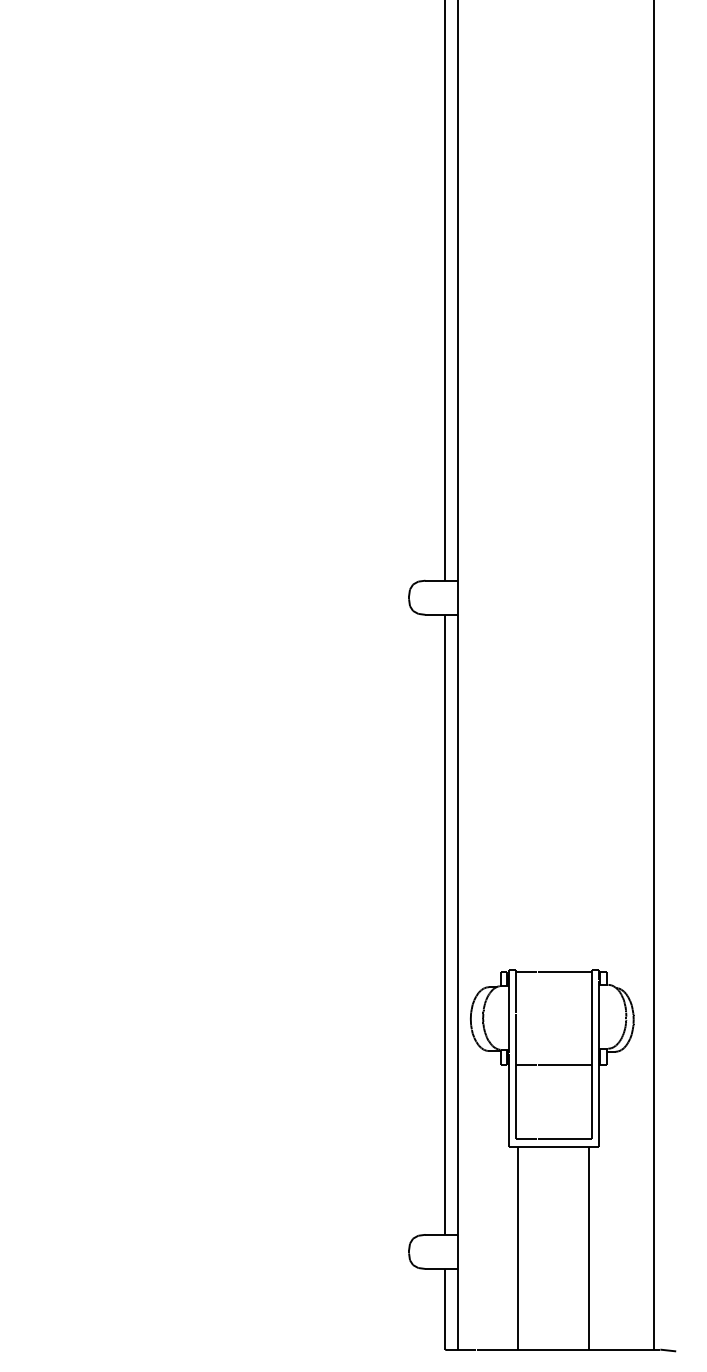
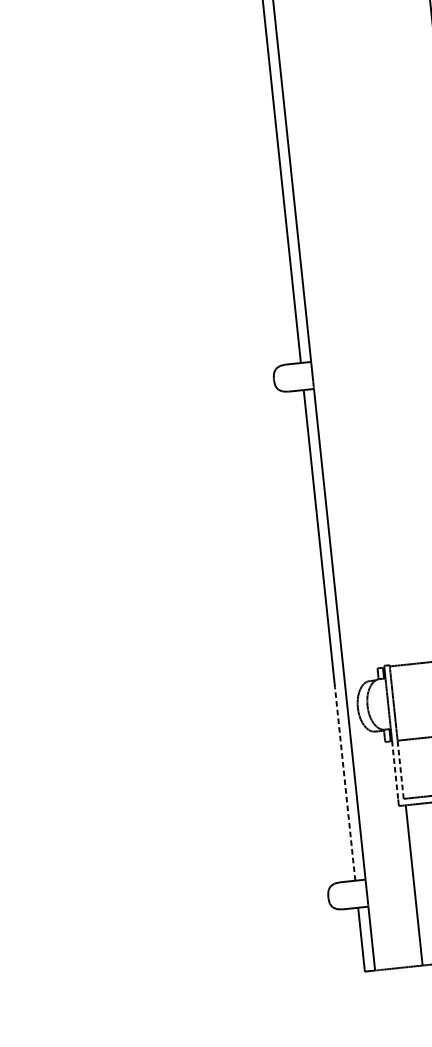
line: (509, 1101) -> (395, 769), solid -> dashed
line: (516, 1102) -> (400, 770), solid -> dashed
line: (444, 1112) -> (344, 783), solid -> dashed

